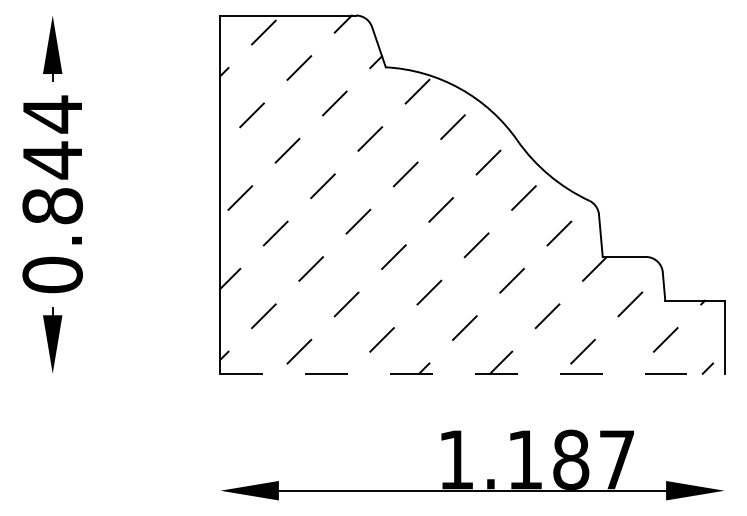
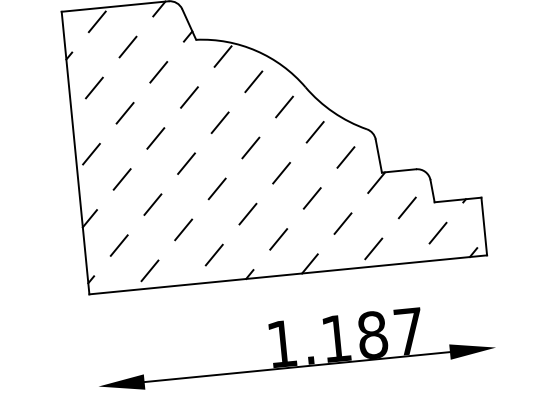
line: (472, 373) -> (288, 274), dashed -> solid

